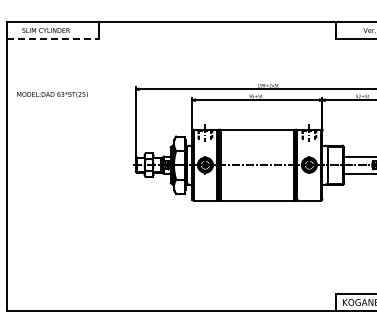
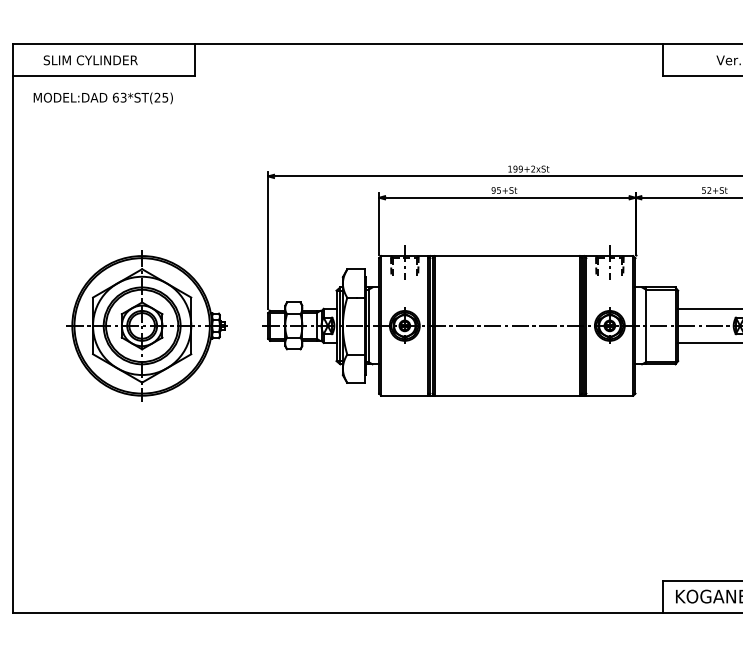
line: (53, 38) -> (105, 76), dashed -> solid
text: (52, 94) -> (103, 97), moved
part: (74, 165) -> (146, 326), added

